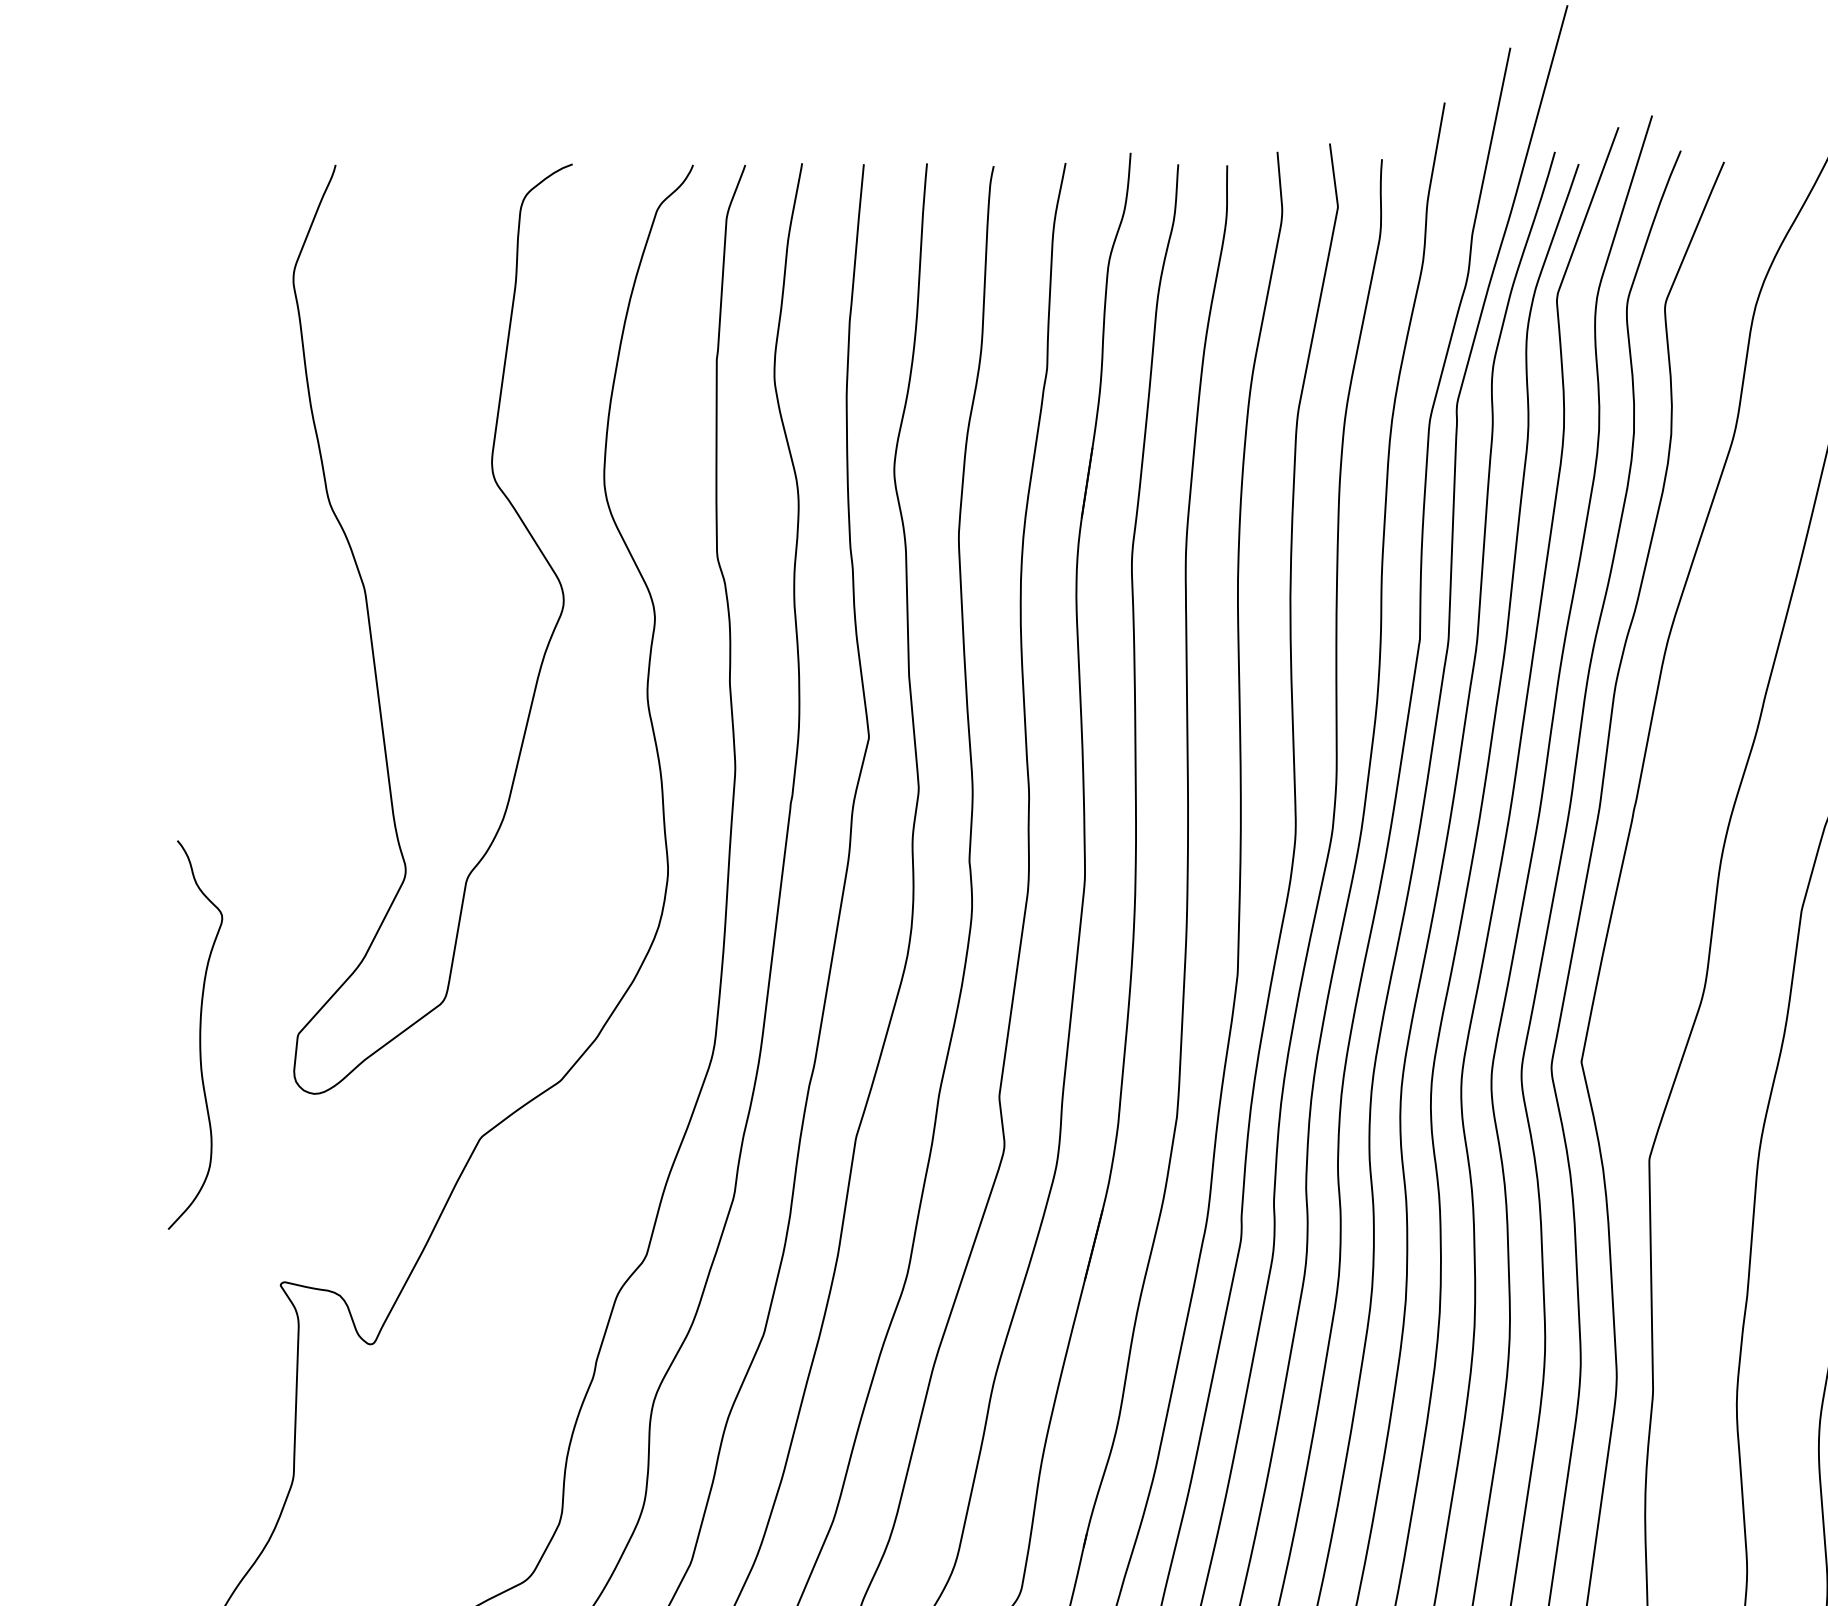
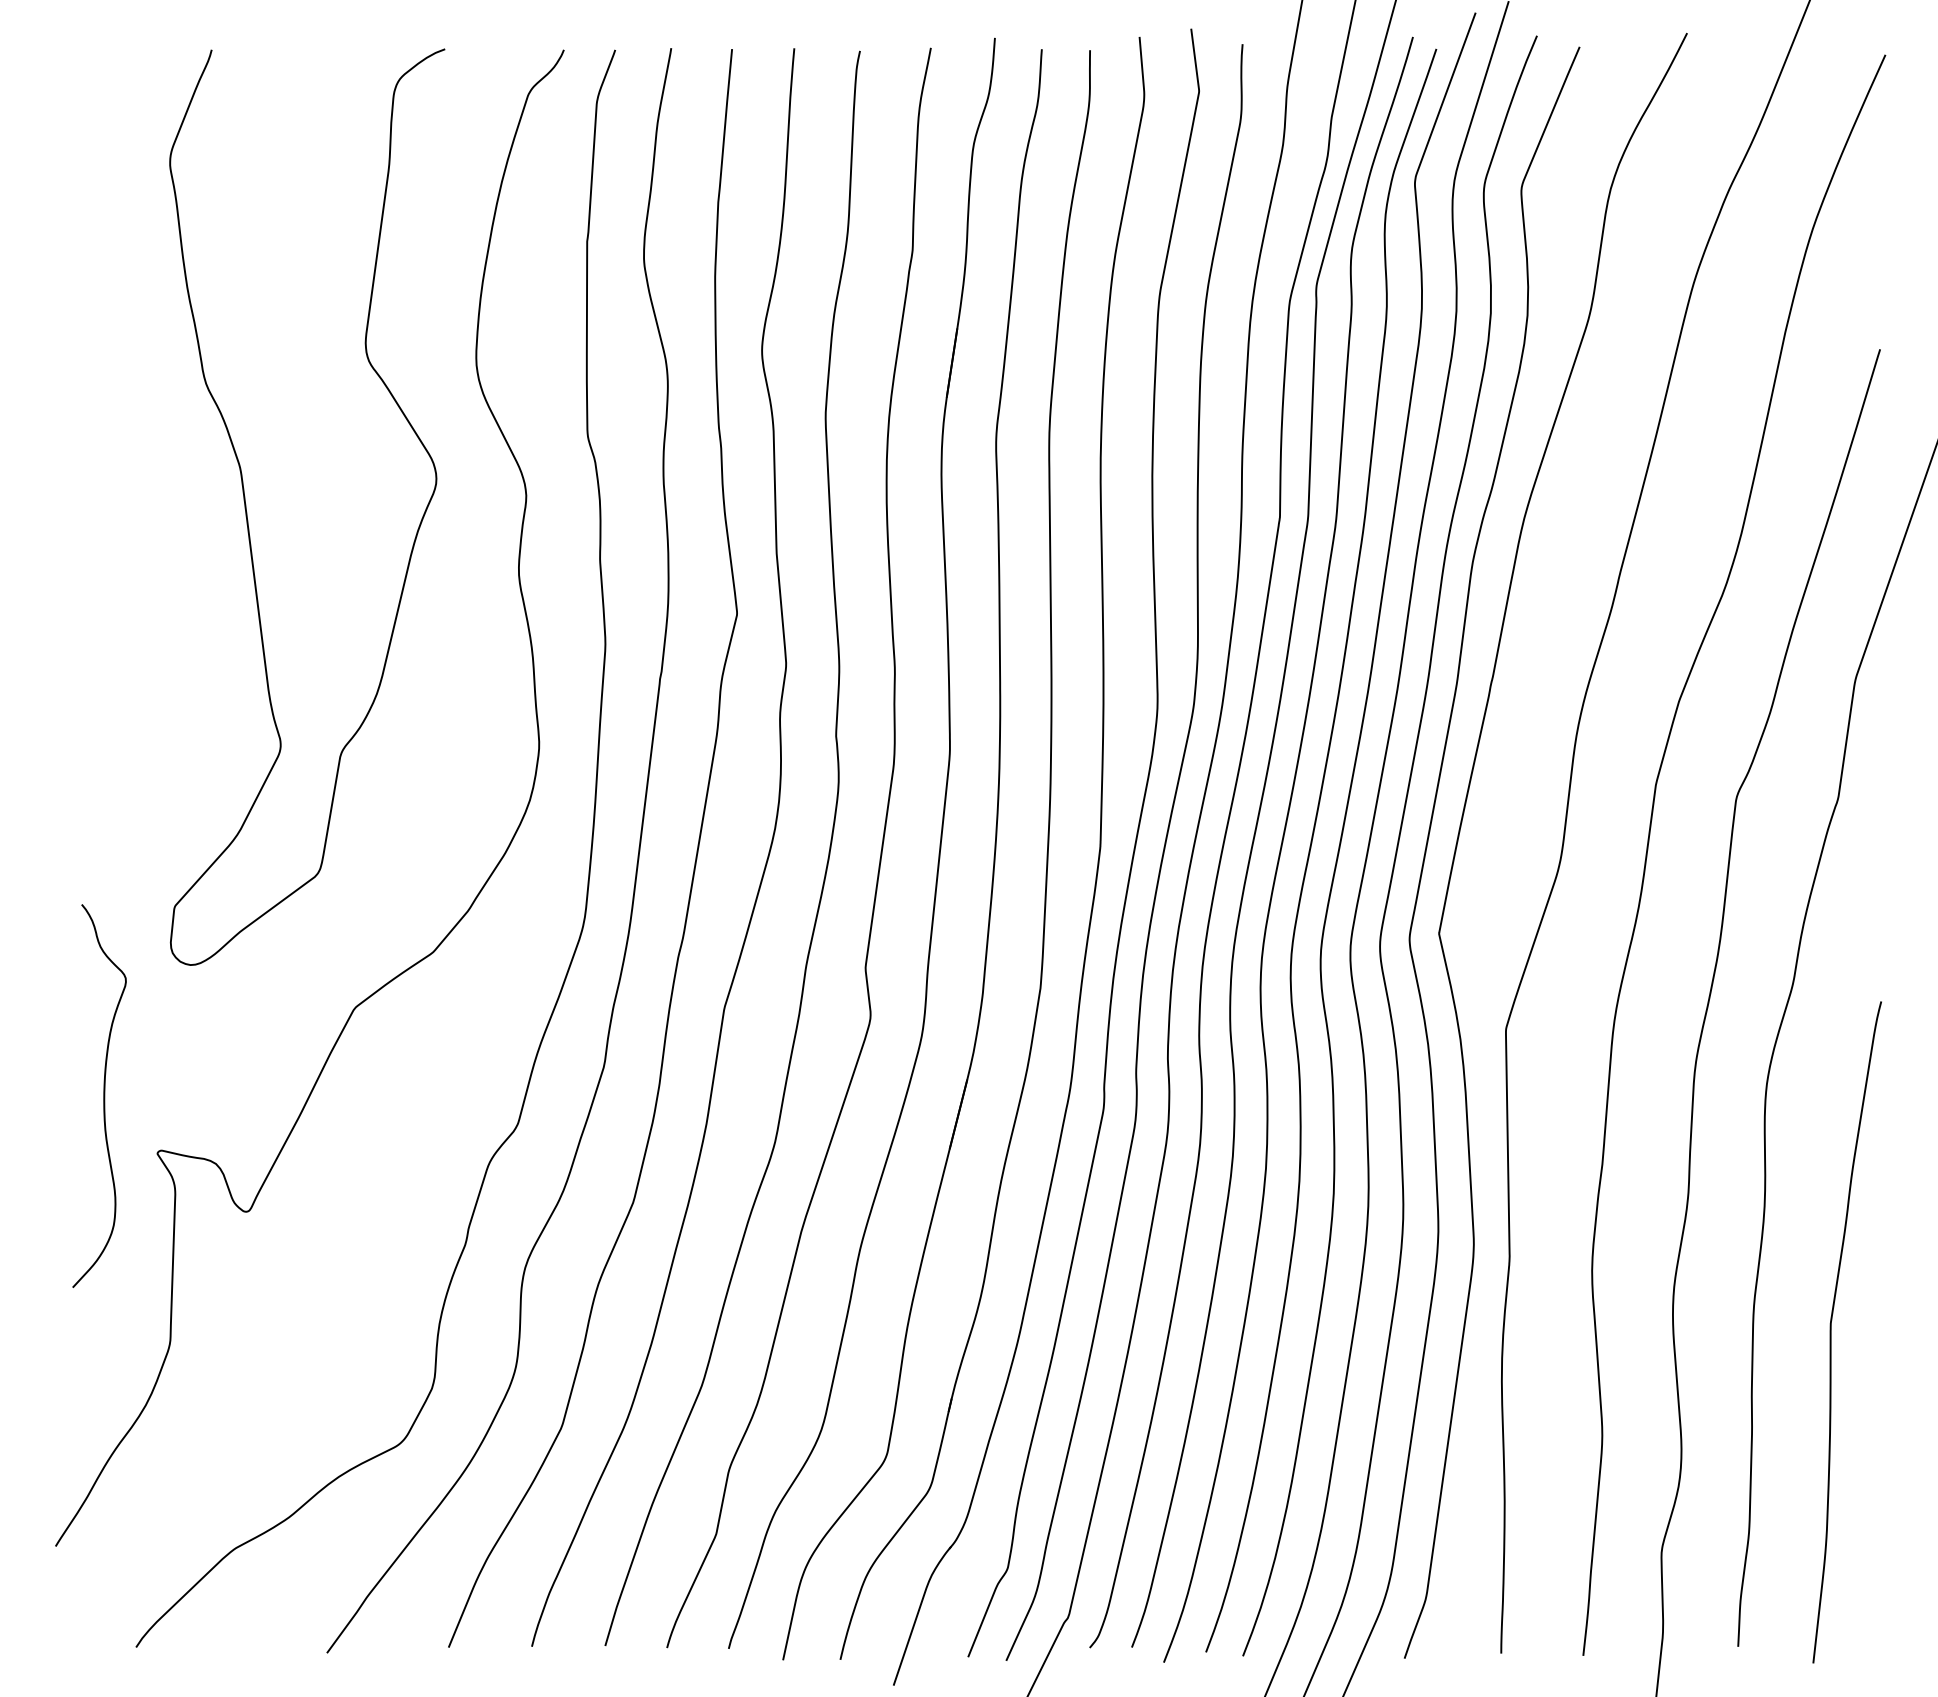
curve: (199, 1034) -> (103, 1095), moved

